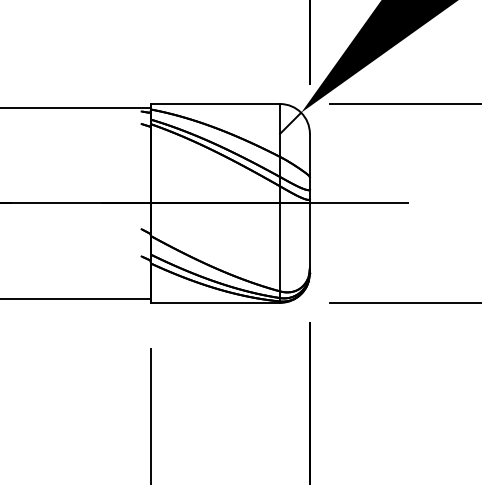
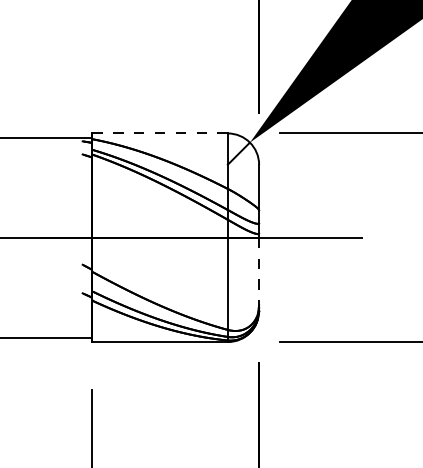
line: (215, 104) -> (160, 133), solid -> dashed
line: (309, 238) -> (258, 274), solid -> dashed

